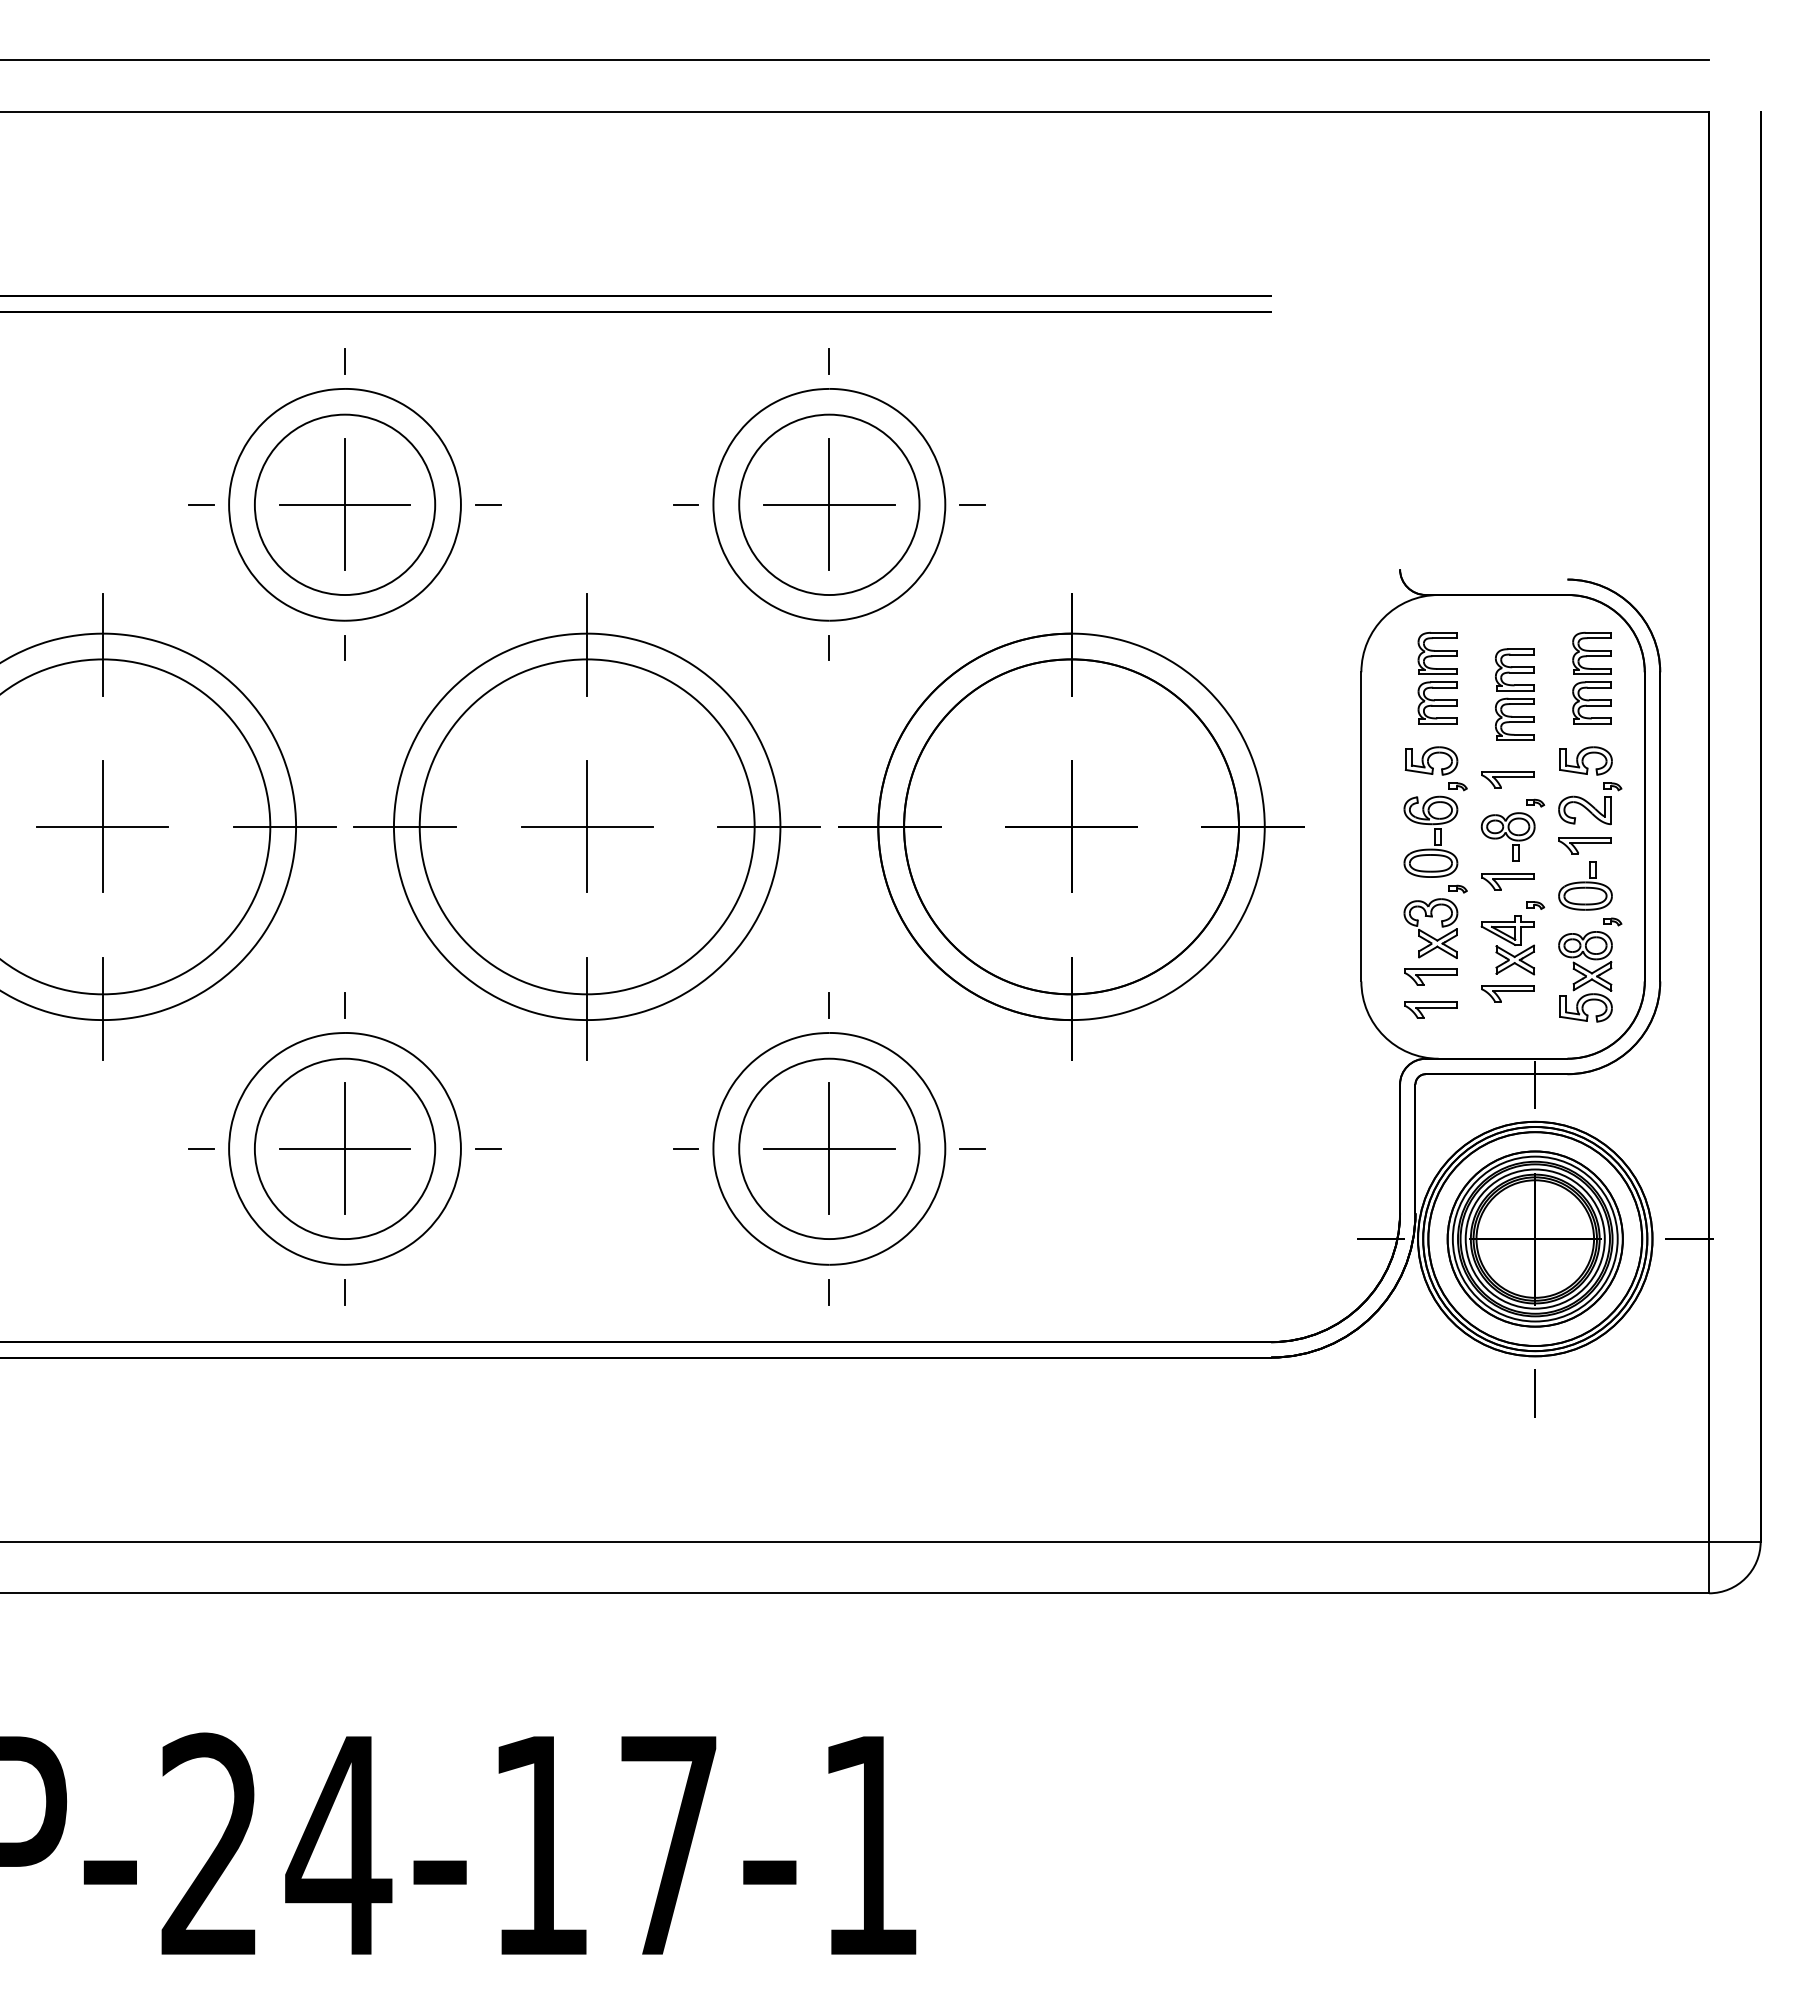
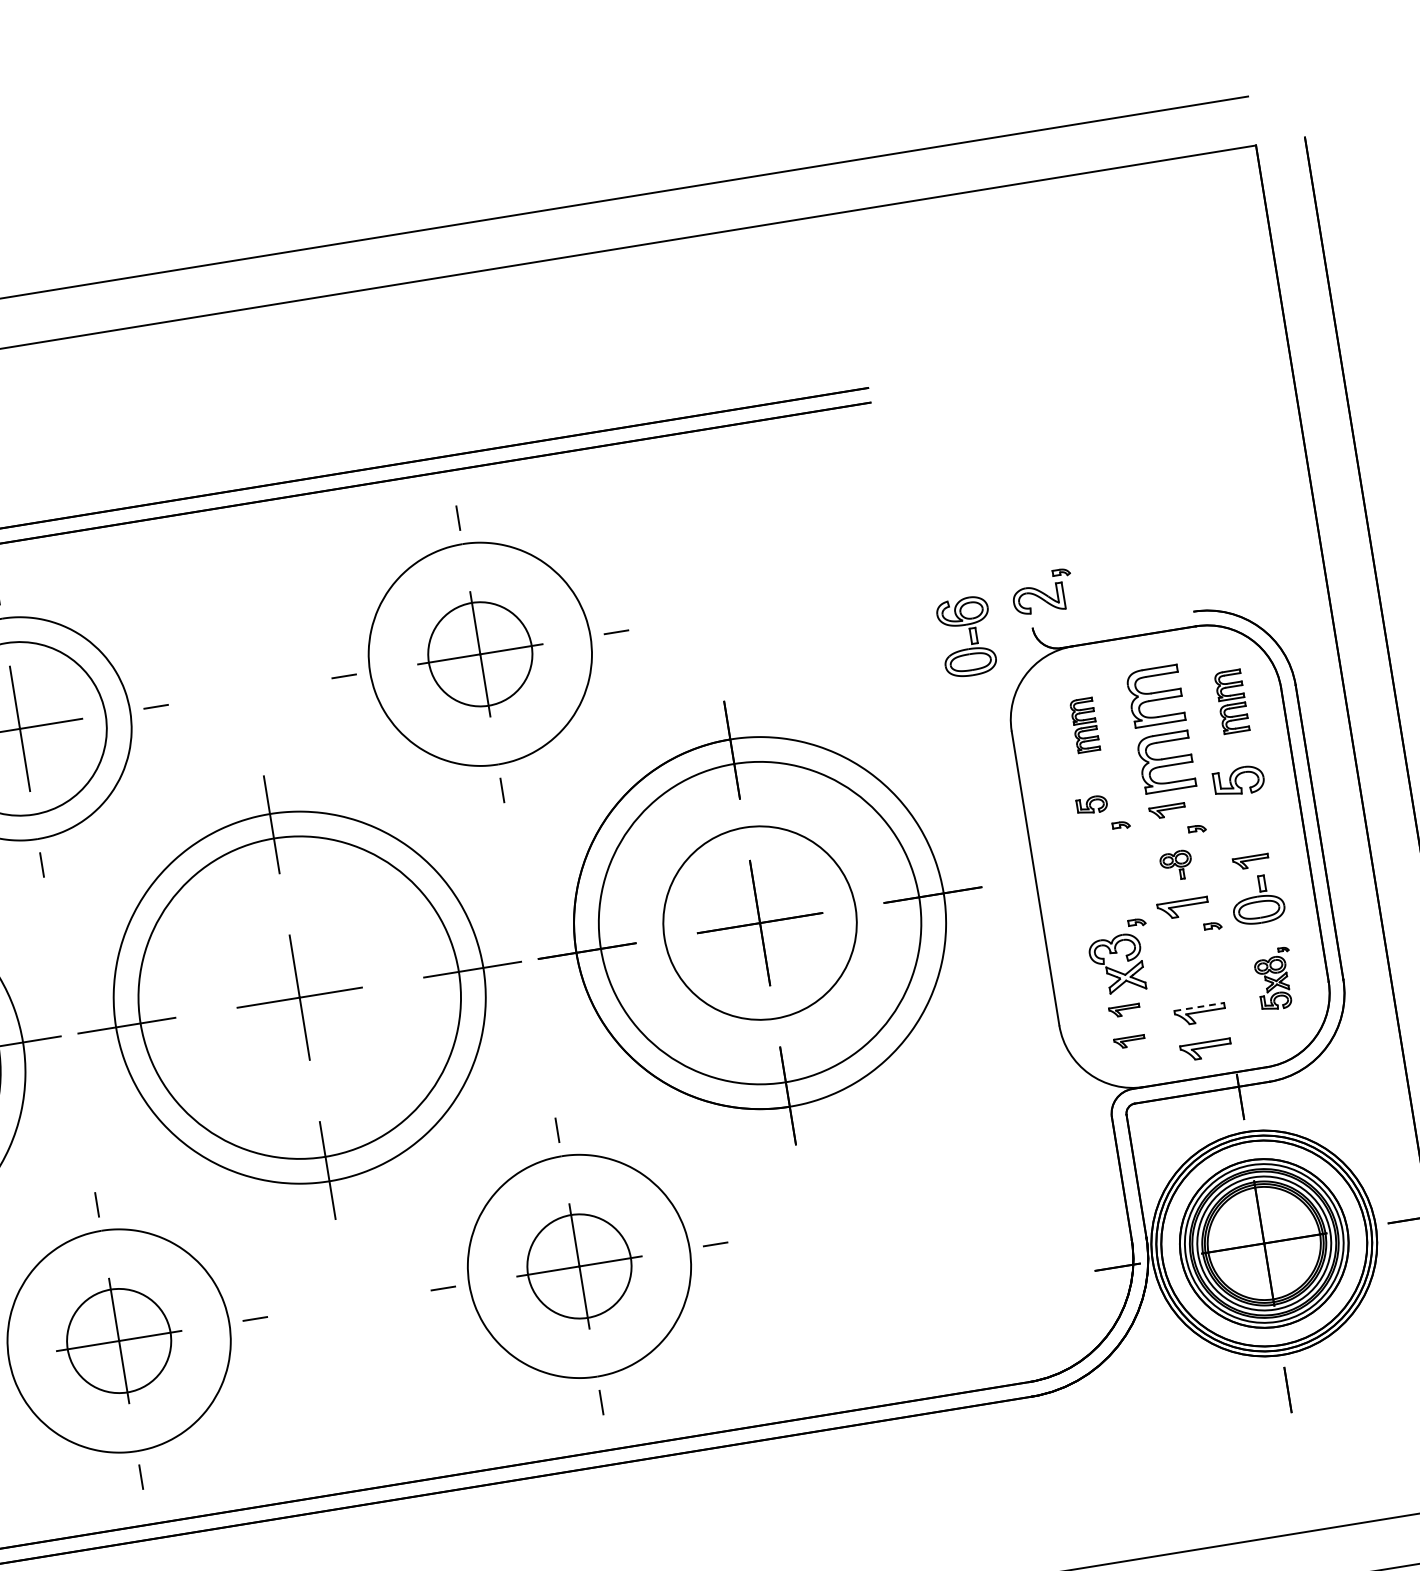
circle: (829, 504) -> (480, 653), size x0.6
part: (1437, 677) -> (1084, 724), size x0.6
part: (1591, 678) -> (1231, 702), size x0.7
part: (1514, 694) -> (1160, 729), size x1.4
part: (1431, 760) -> (1091, 804), size x0.6
part: (1507, 779) -> (1167, 810), size x0.7
part: (1590, 803) -> (1042, 592), moved
circle: (1071, 826) -> (759, 922), size x0.6
part: (1430, 836) -> (966, 636), moved
part: (1507, 836) -> (1175, 865), size x0.6
part: (1584, 845) -> (1250, 861), size x0.7
part: (1507, 945) -> (1192, 968), removed
part: (1590, 969) -> (1275, 978), size x0.6
part: (1430, 976) -> (1124, 1010), size x0.6
line: (1508, 985) -> (1199, 1006), solid -> dashed
part: (1430, 1009) -> (1129, 1041), size x0.6
part: (1507, 1030) -> (1205, 1049), added
circle: (344, 1148) -> (118, 1340), size x0.6
circle: (829, 1148) -> (579, 1266), size x0.6

